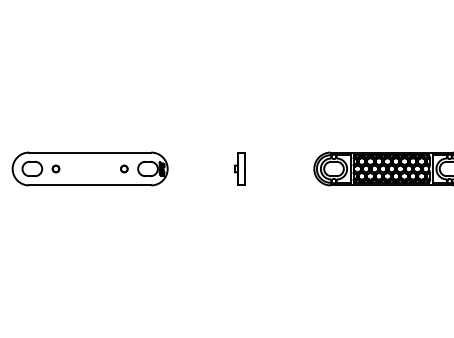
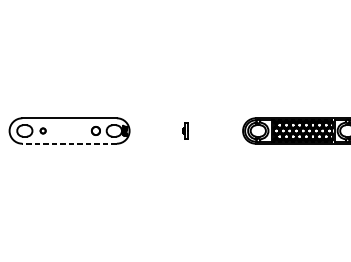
part: (124, 168) -> (96, 130), size x1.6
part: (239, 168) -> (185, 130), size x0.6
line: (89, 185) -> (69, 143), solid -> dashed

